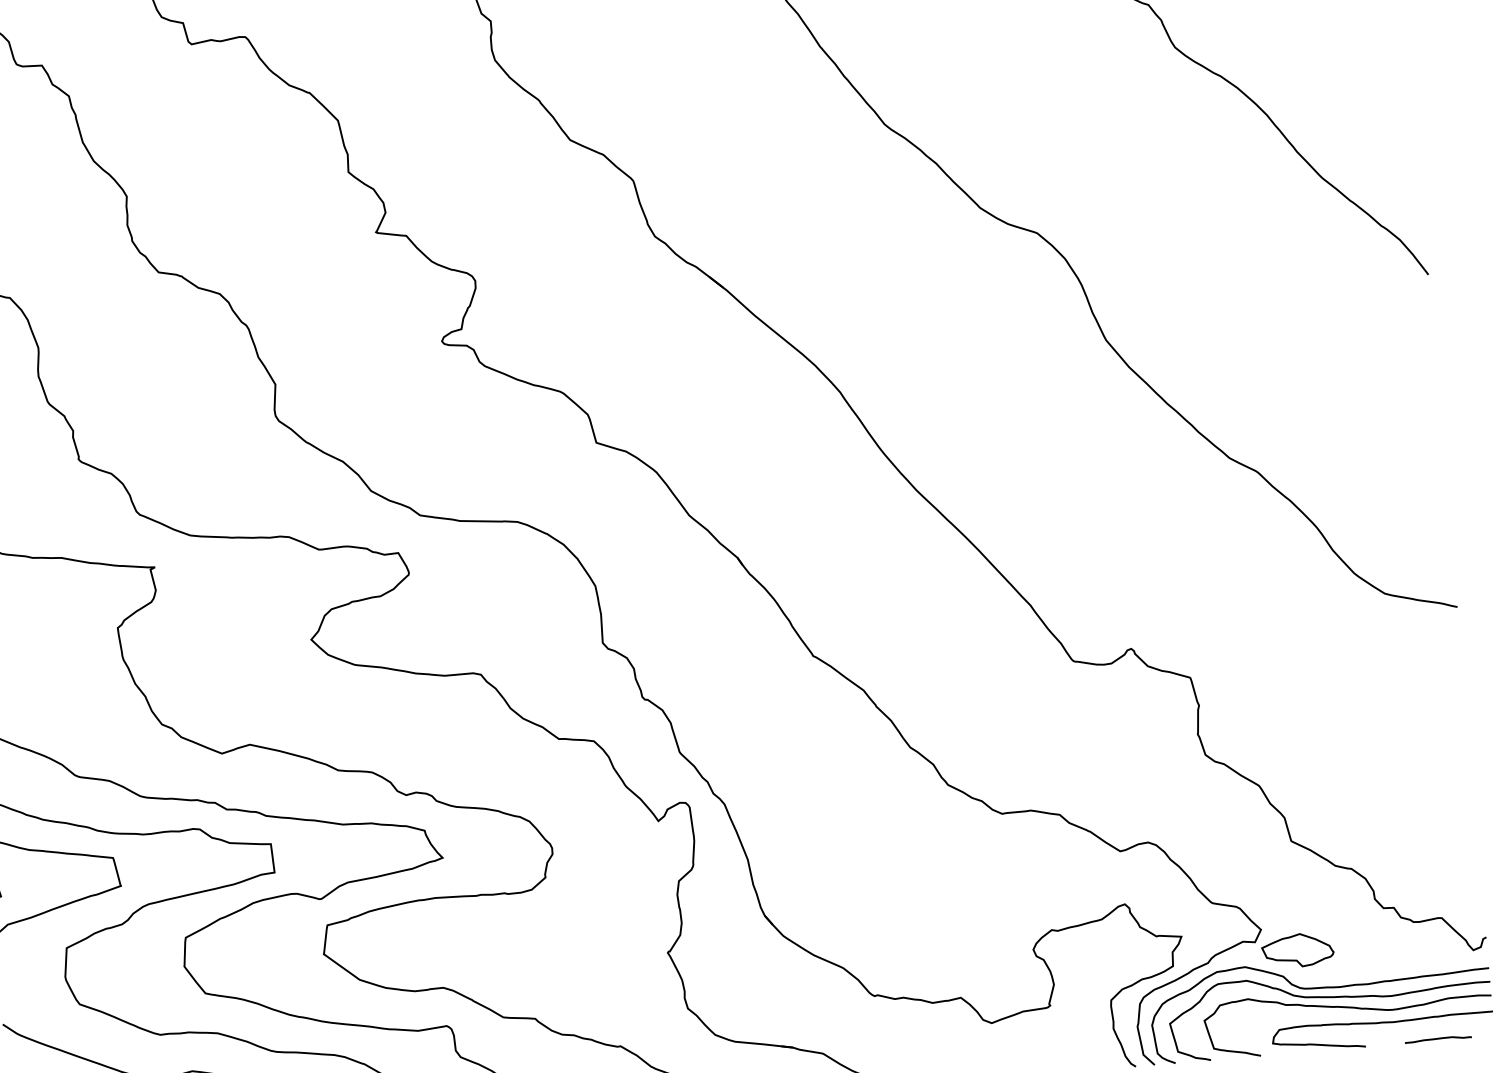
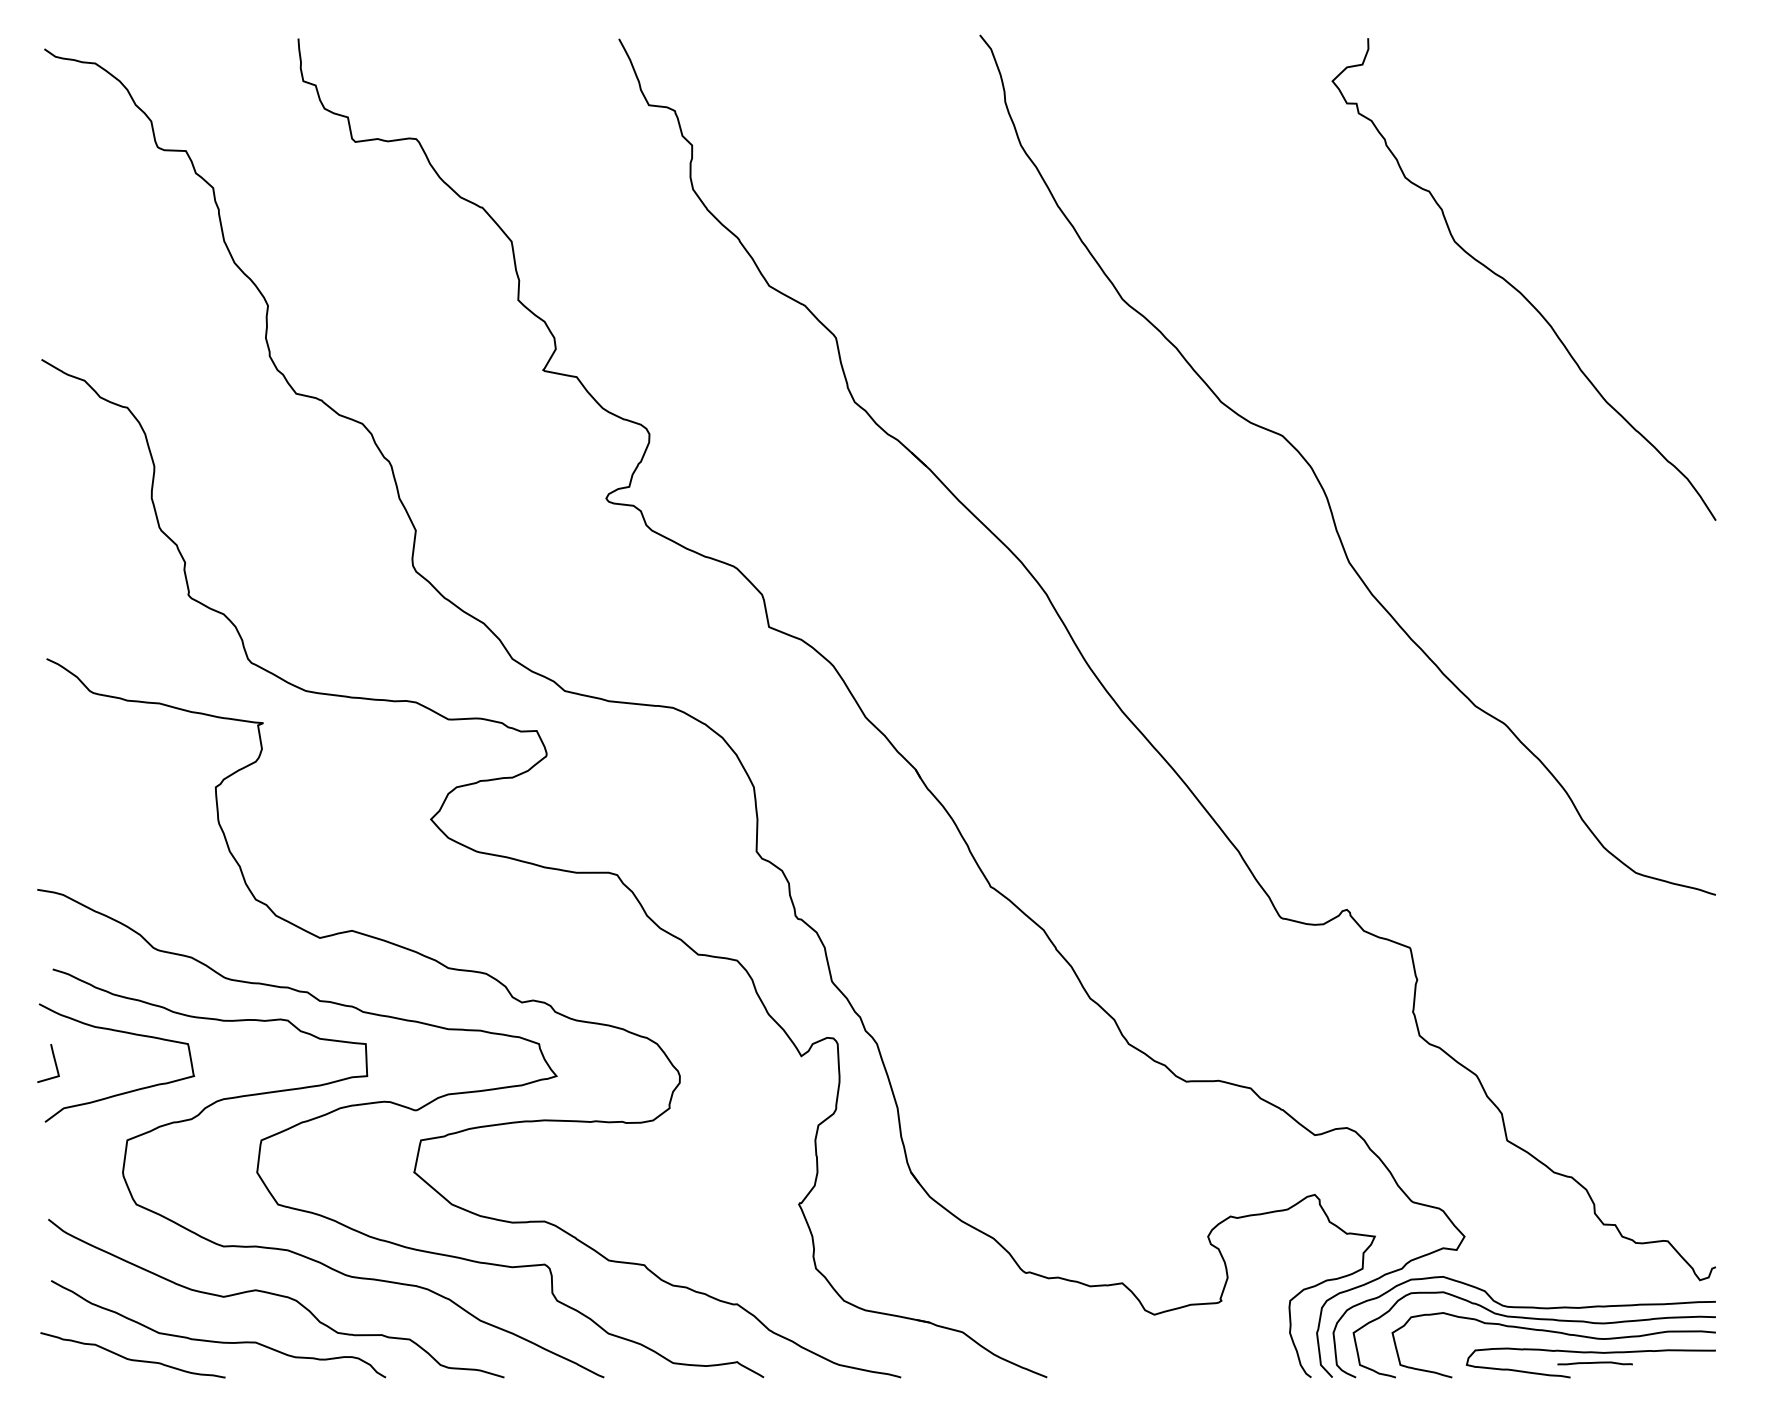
part: (1297, 950) -> (1503, 1263), removed
curve: (1437, 1039) -> (1594, 1363), moved

